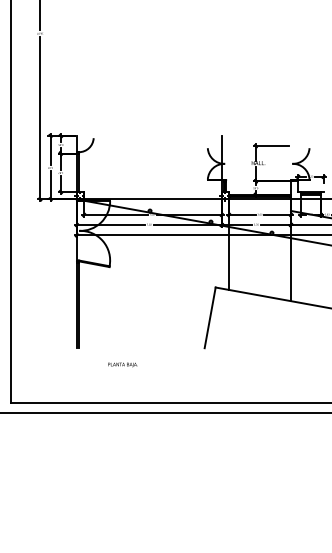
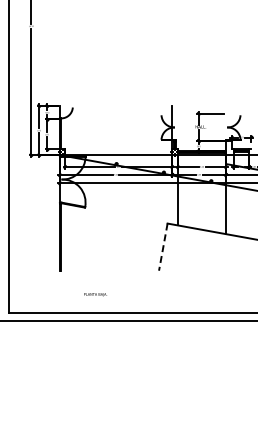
line: (210, 318) -> (163, 247), solid -> dashed
text: (122, 364) -> (95, 294), moved

